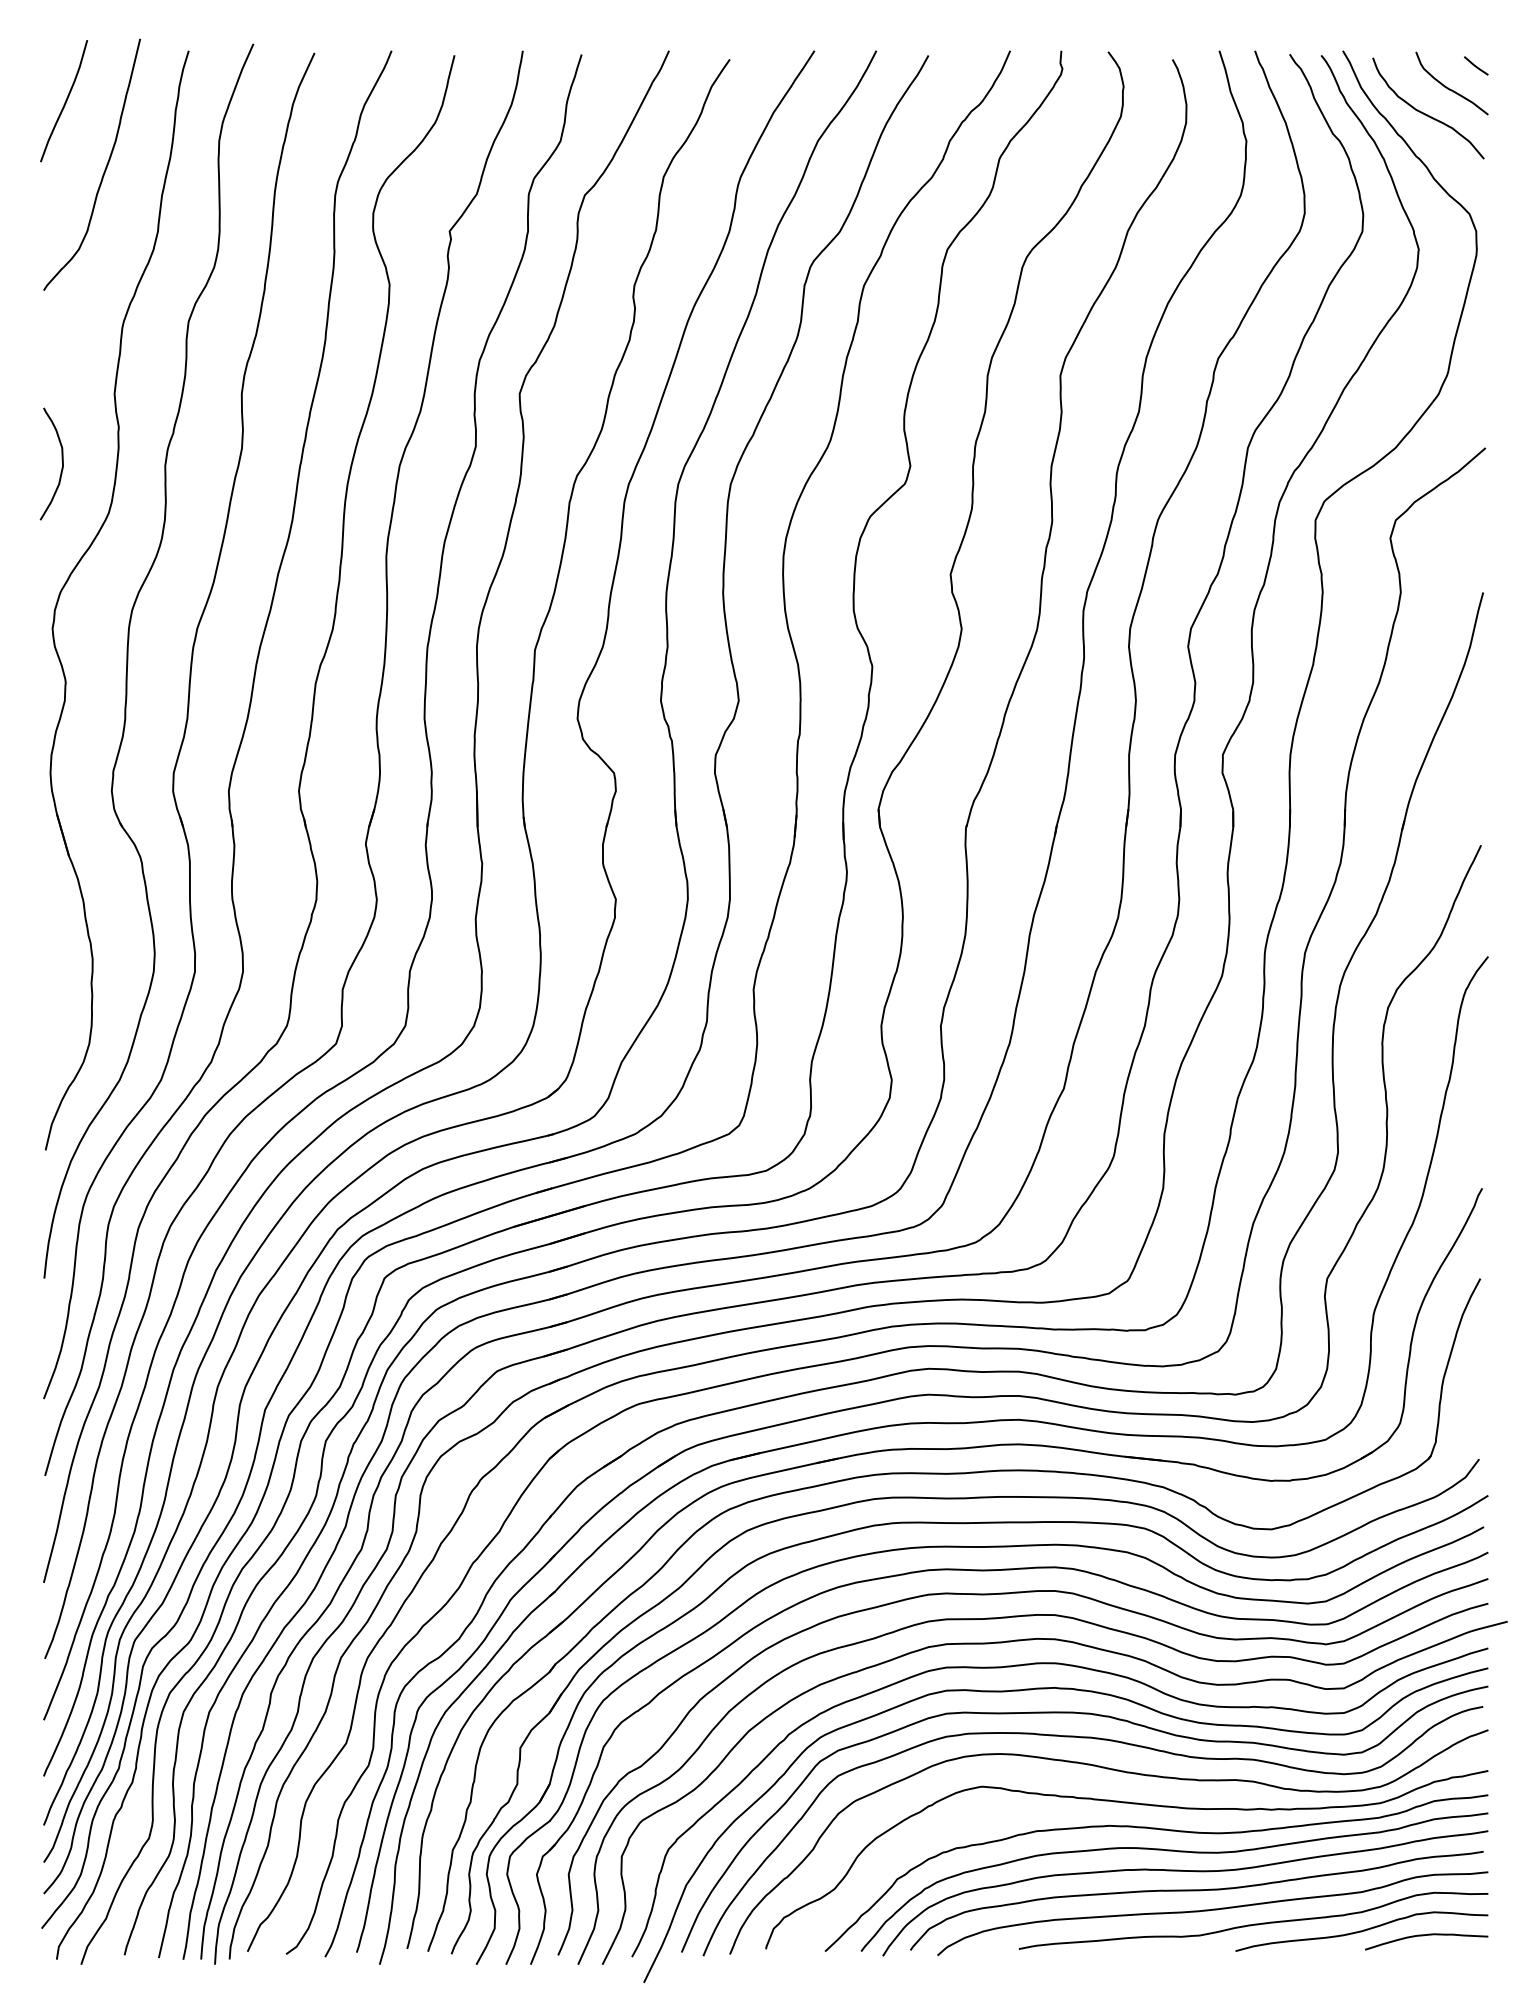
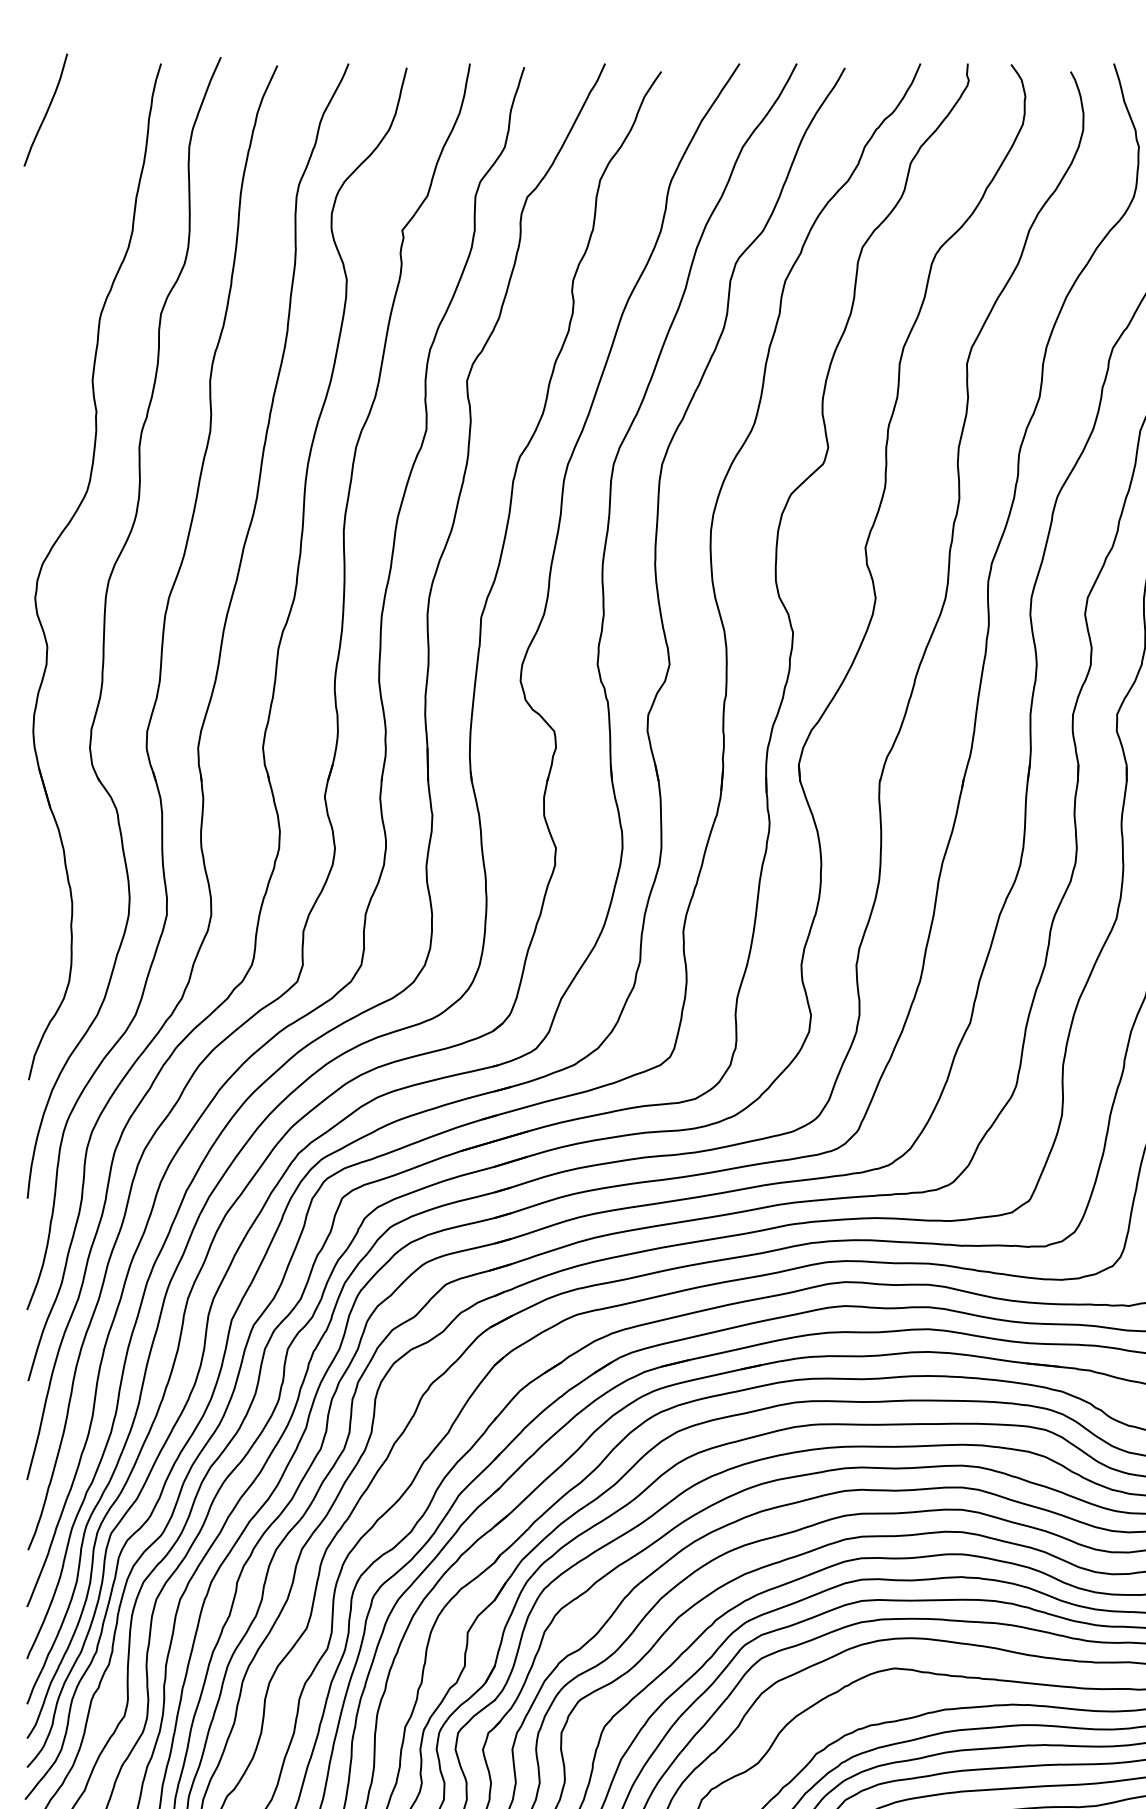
curve: (104, 169) -> (83, 173), removed
curve: (61, 460) -> (43, 442), removed

